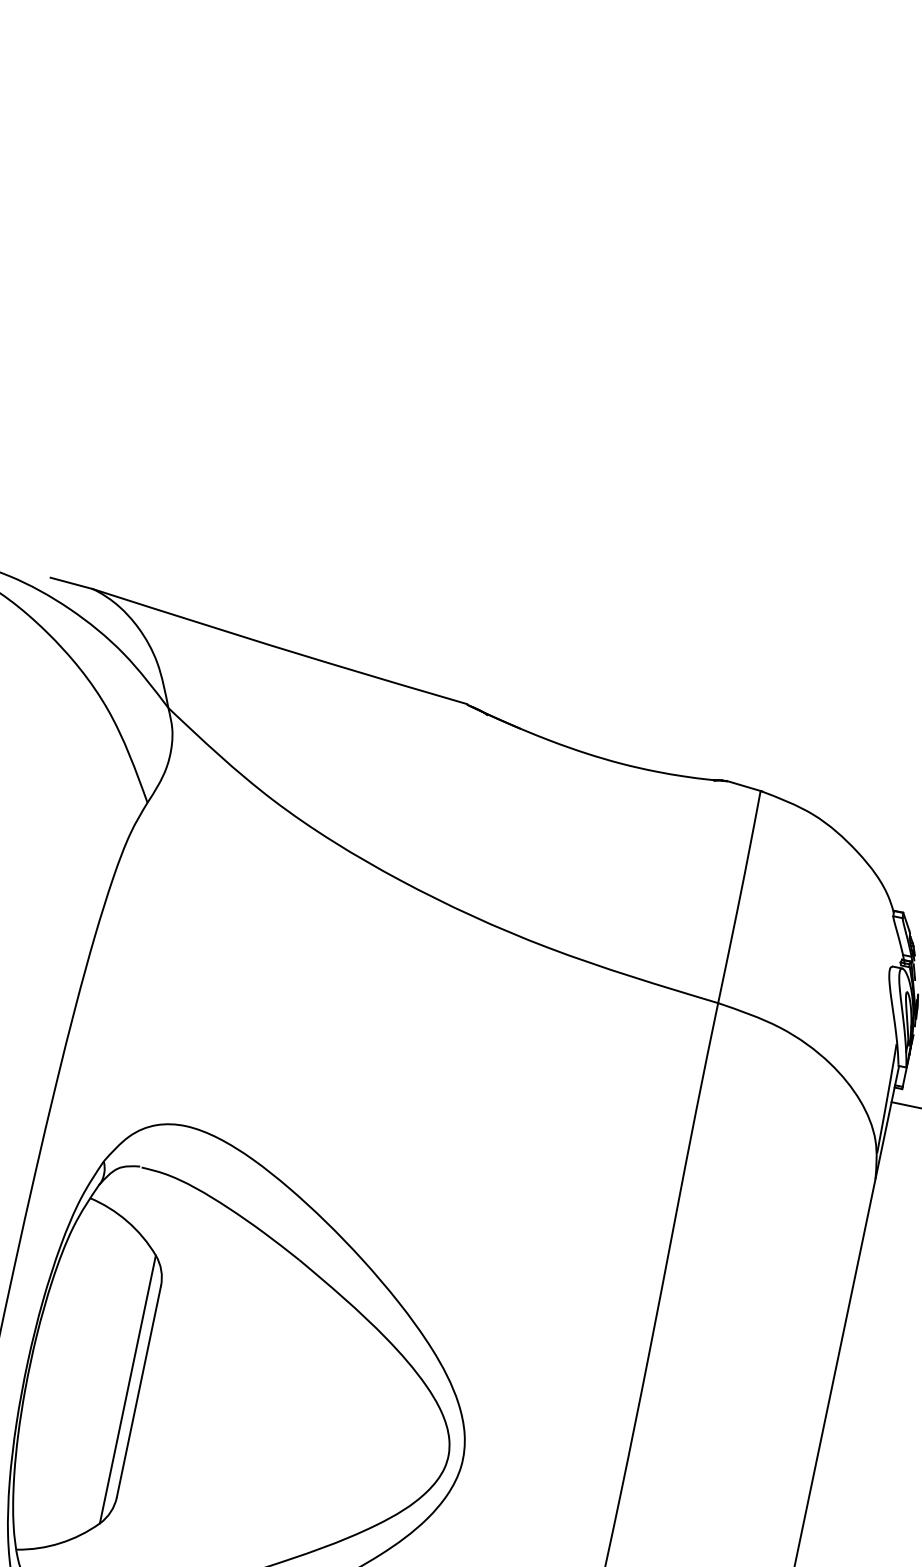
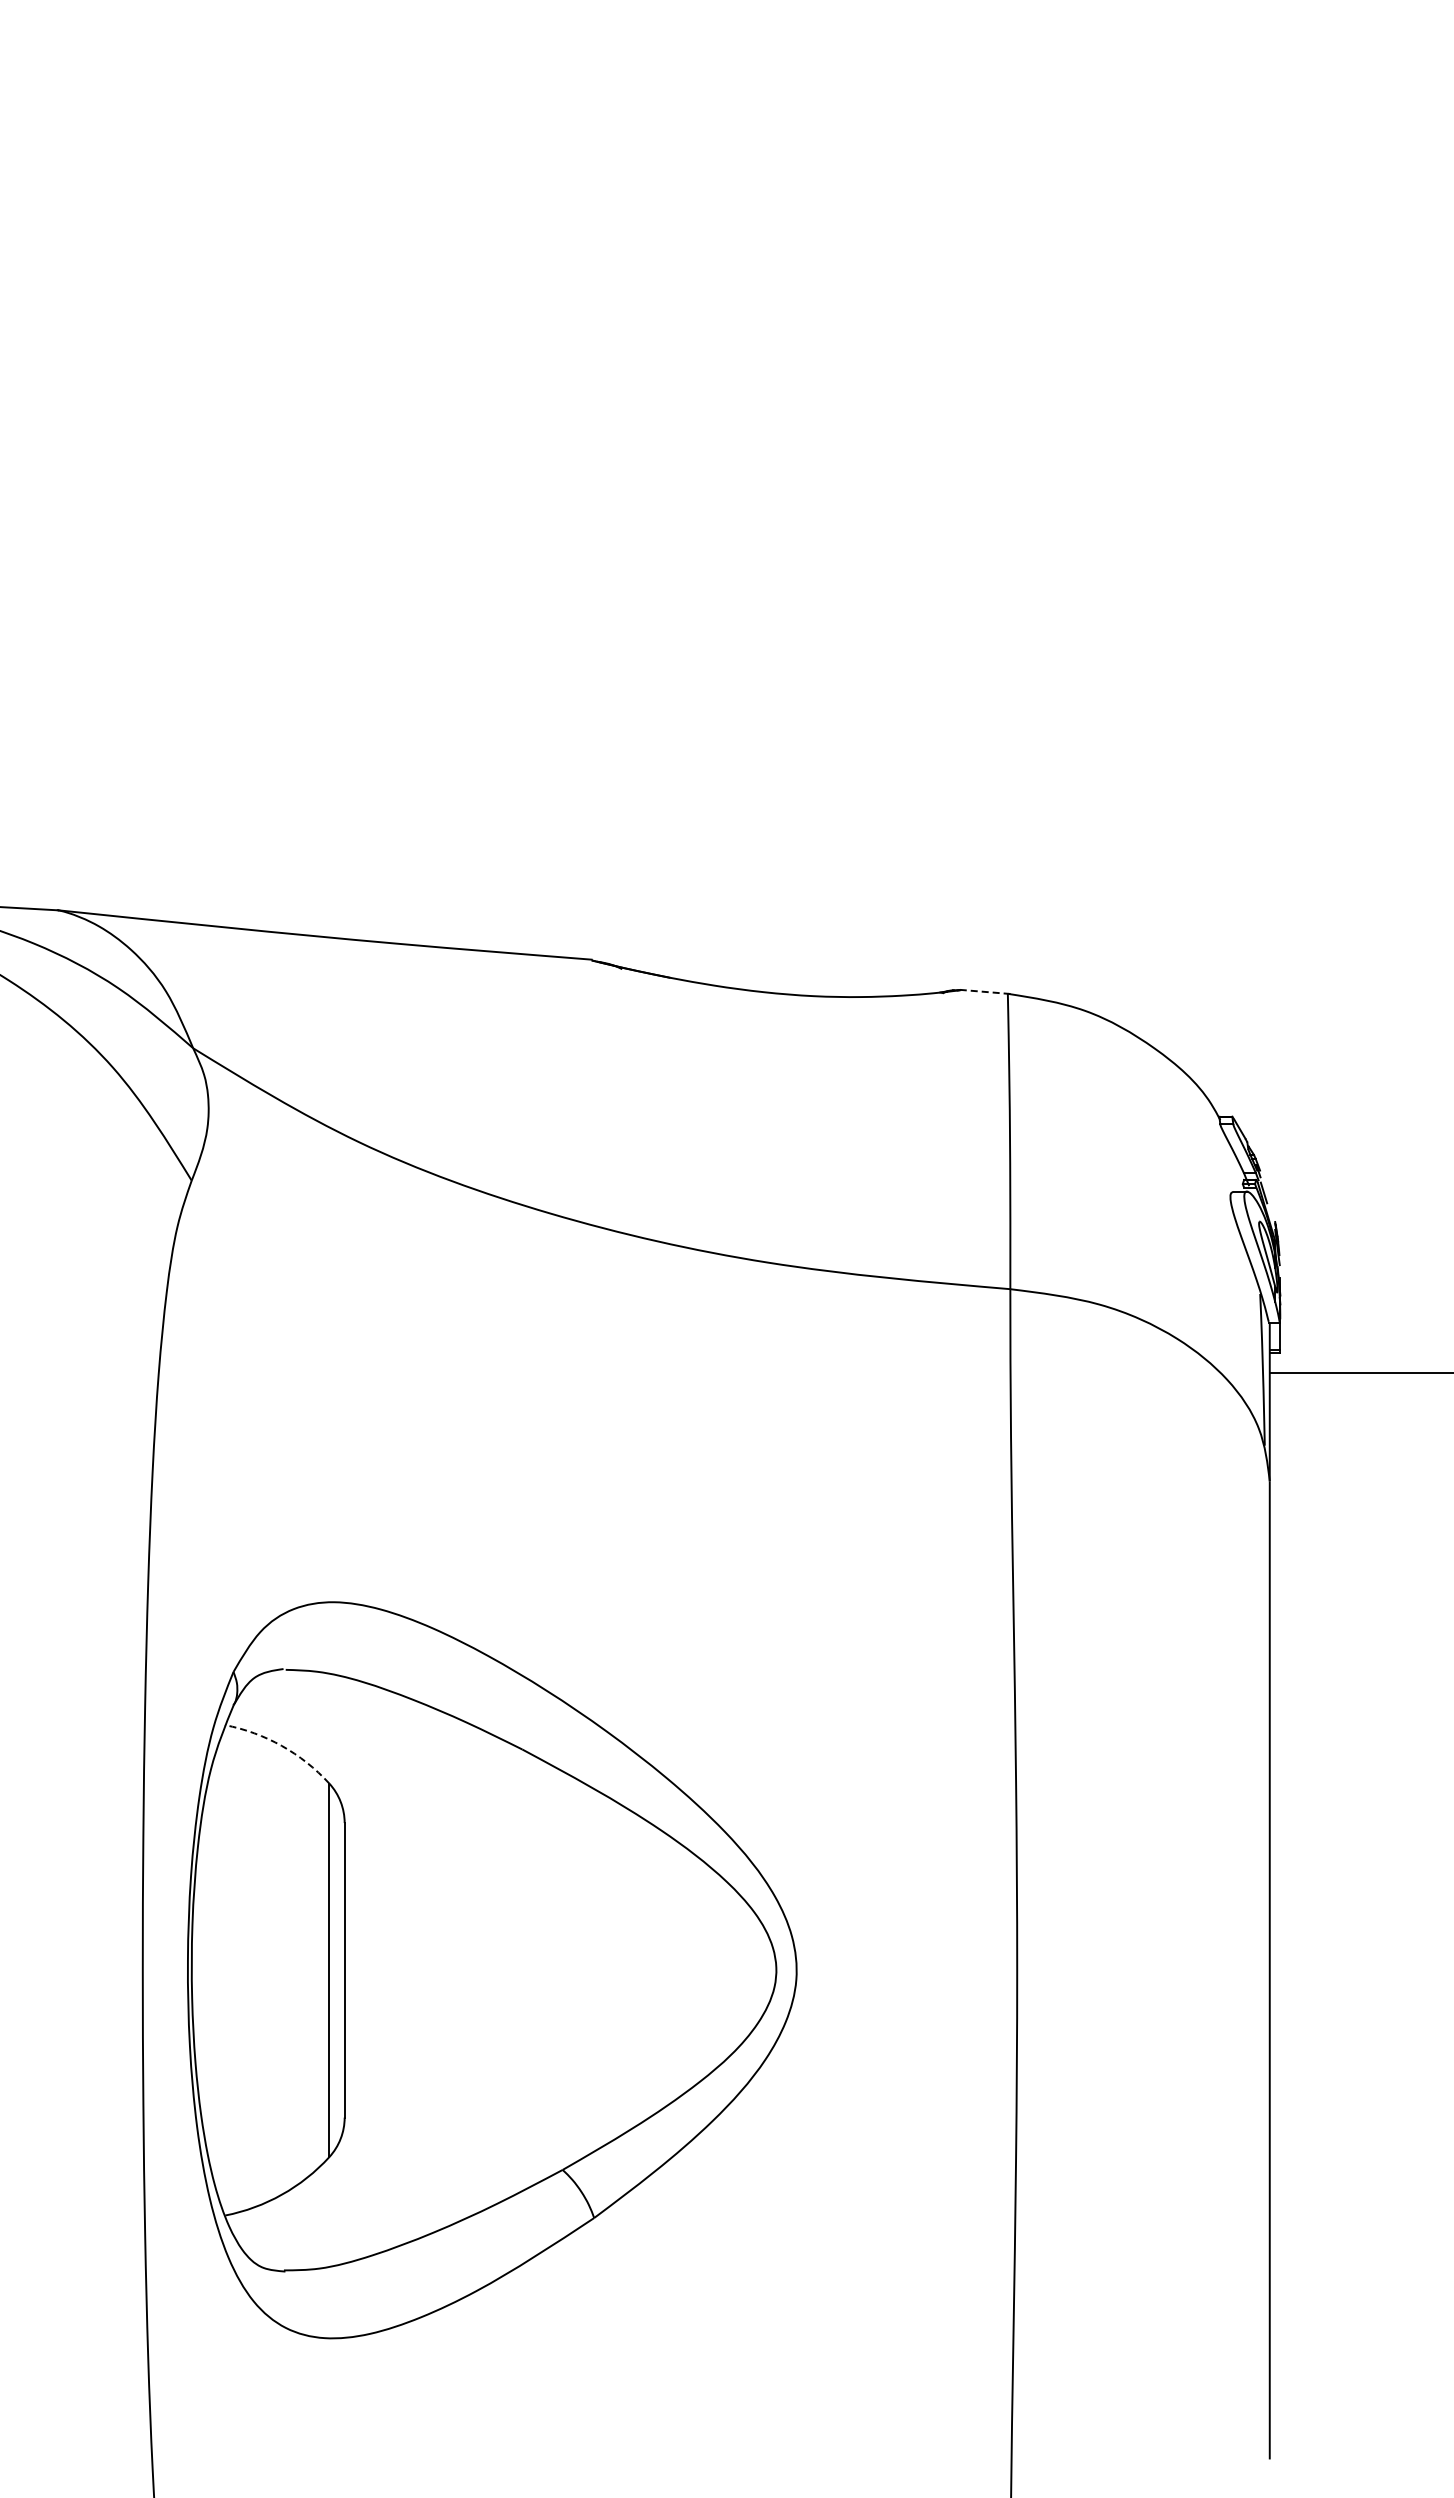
line: (744, 785) -> (984, 991), solid -> dashed
arc: (127, 1221) -> (281, 1745), solid -> dashed

